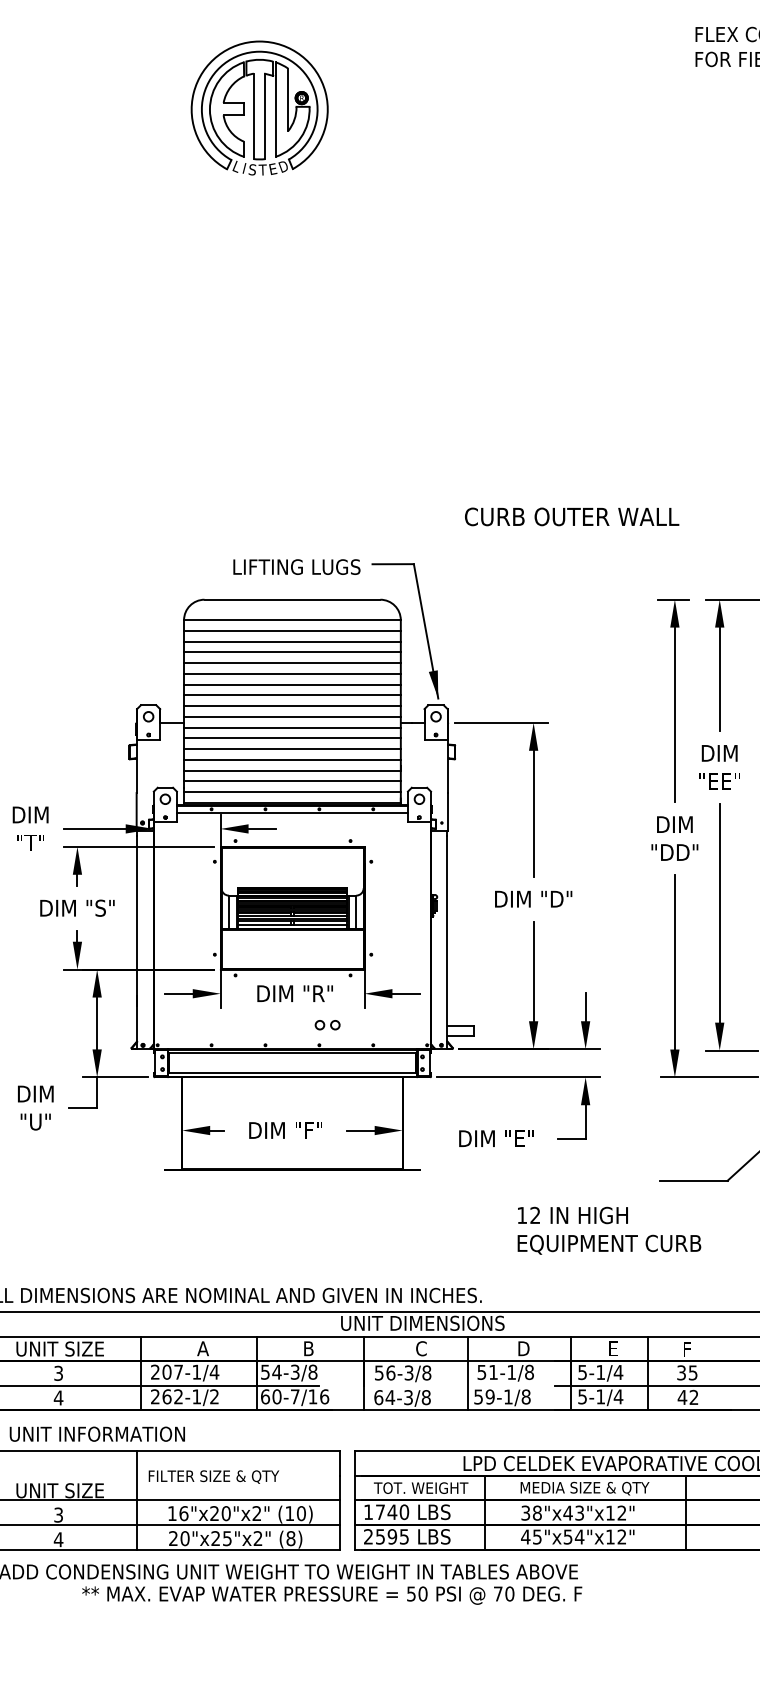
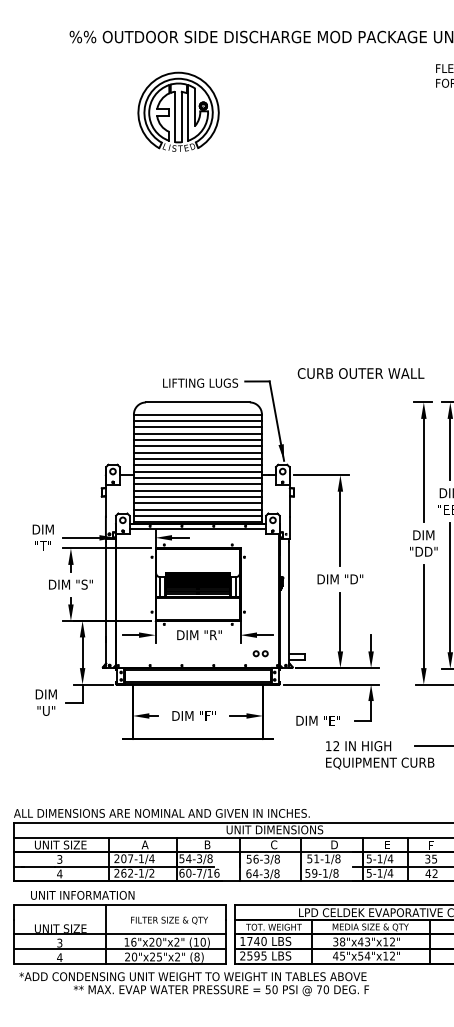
text: (571, 516) -> (360, 373), moved
part: (327, 1024) -> (260, 653), moved
text: (609, 1231) -> (380, 755), moved
text: (213, 1476) -> (169, 920), moved

